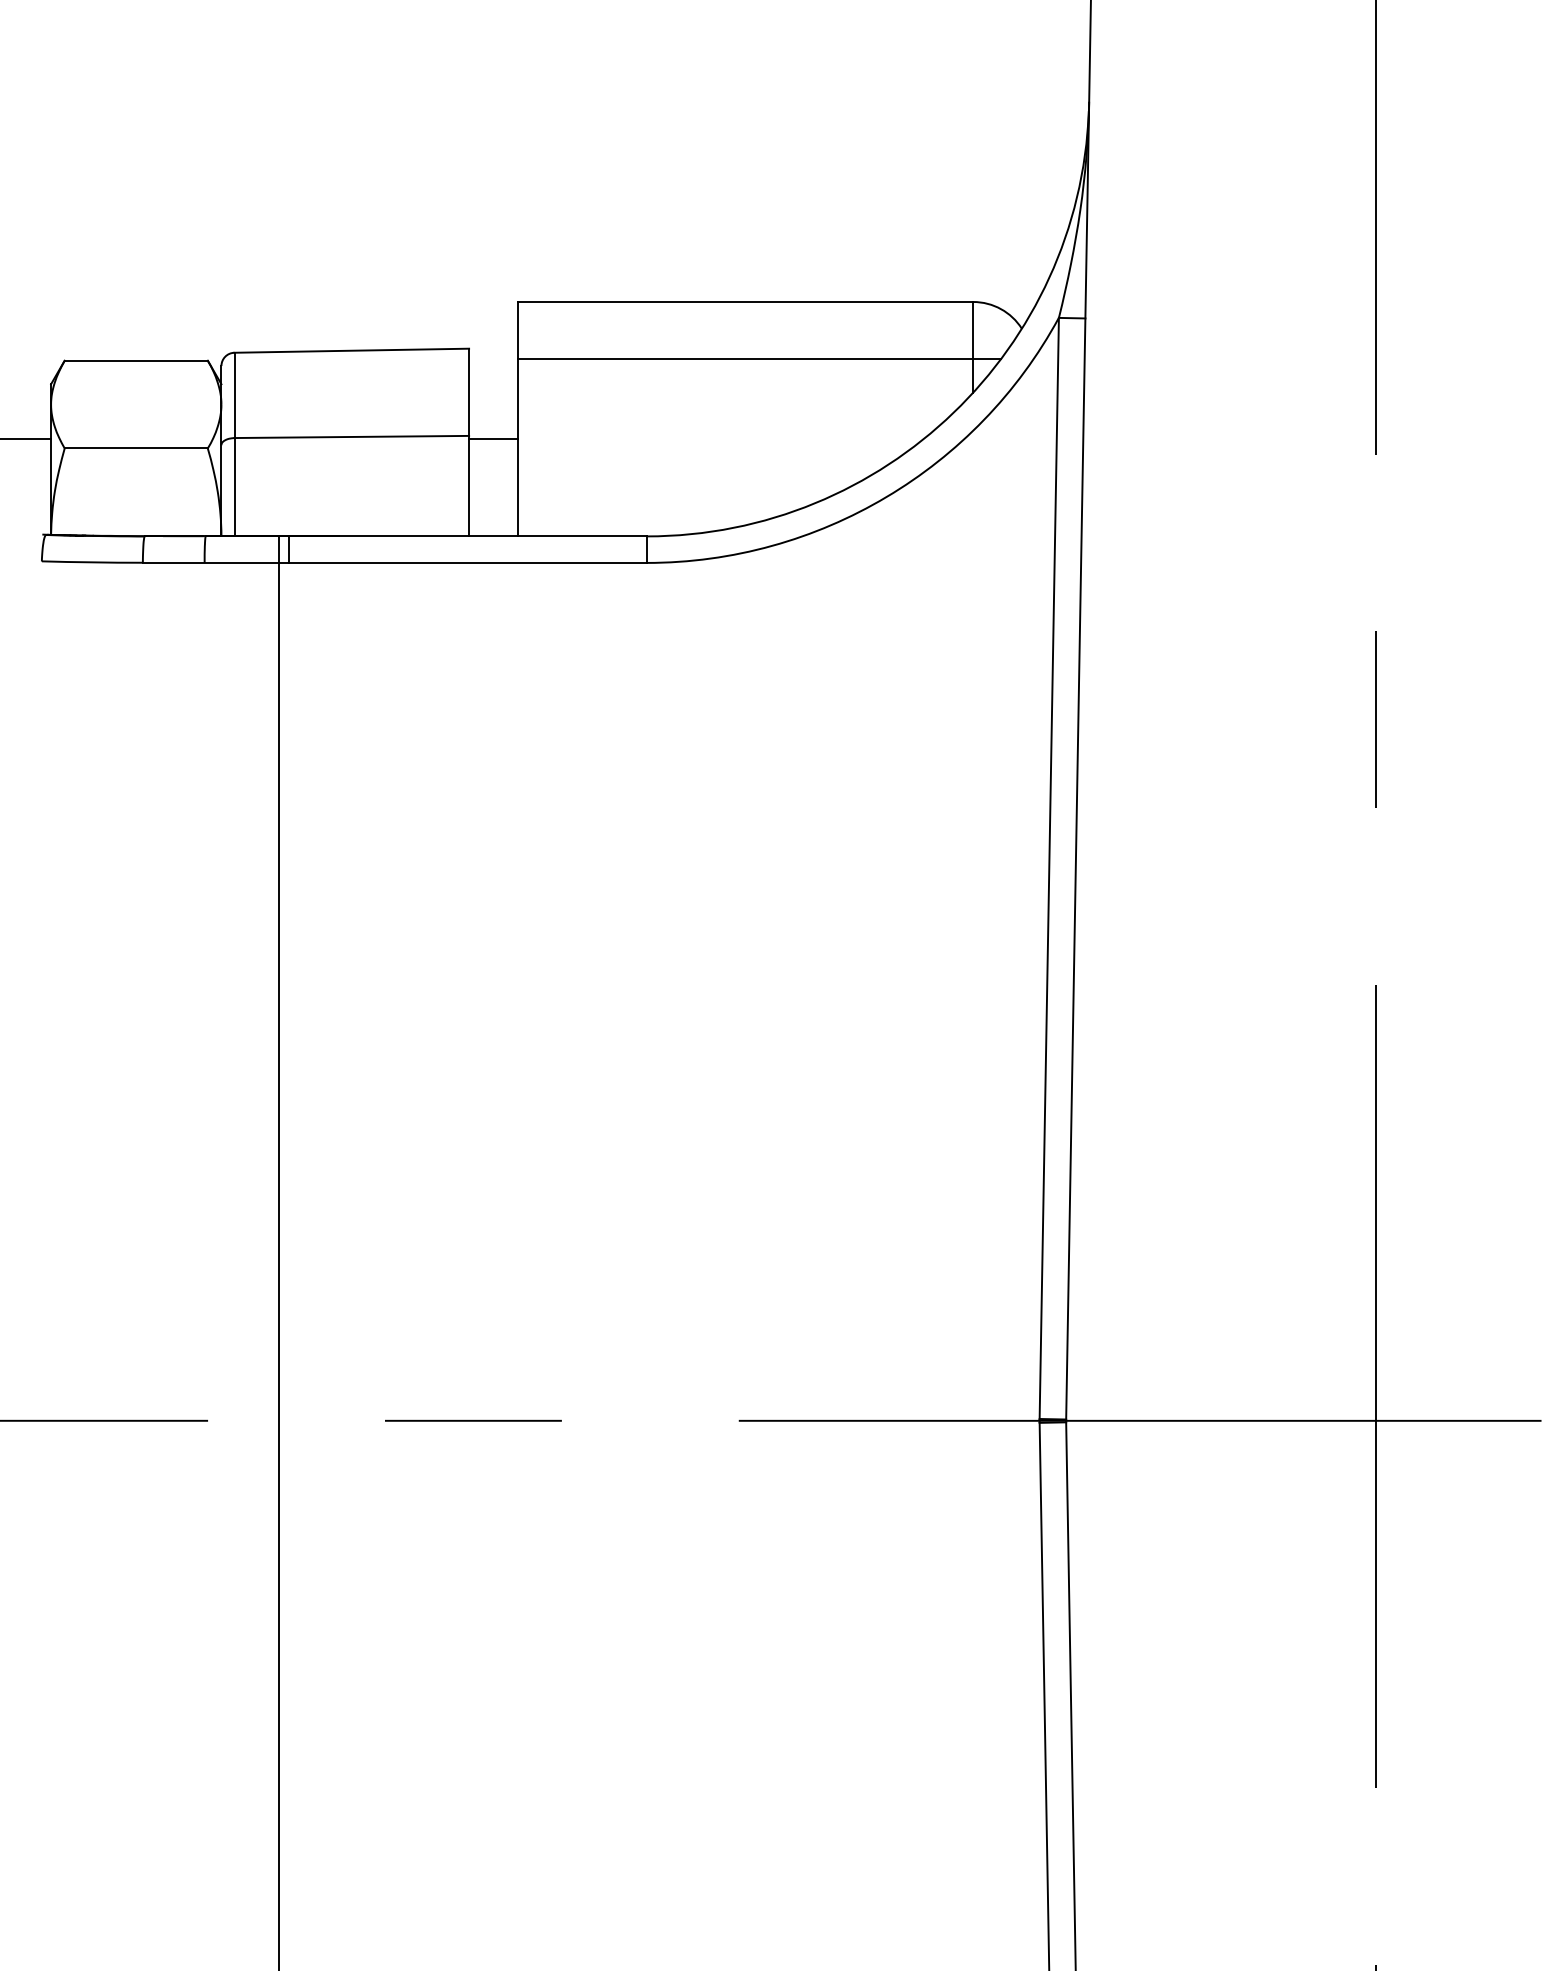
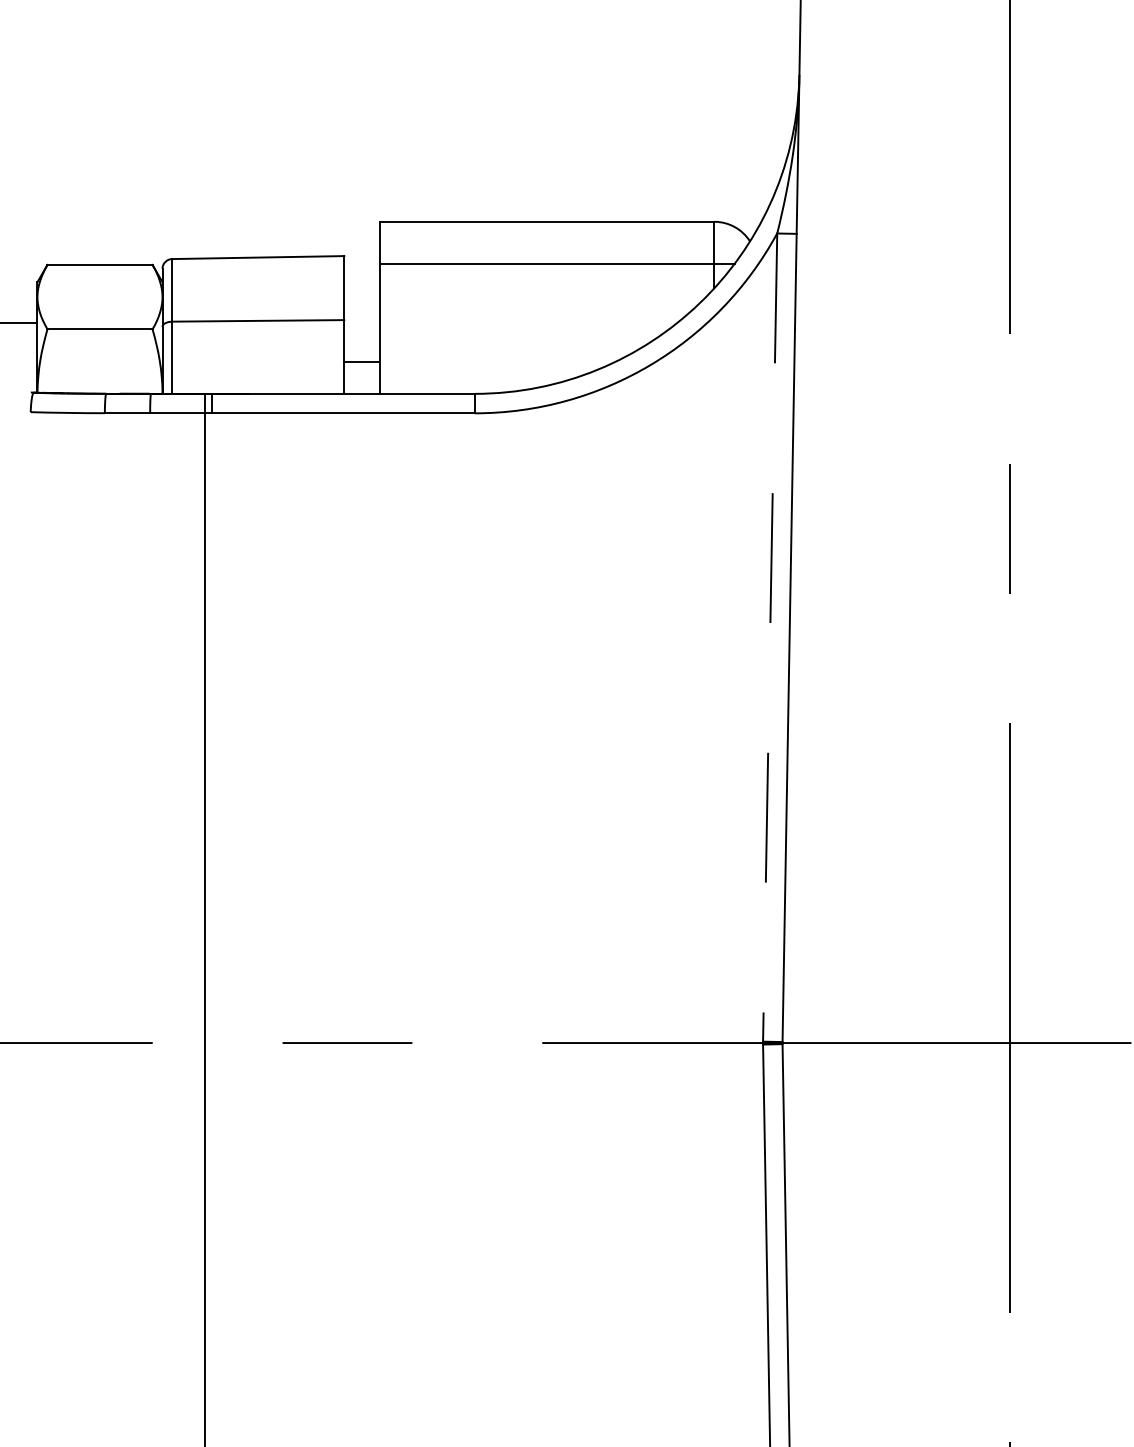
line: (493, 439) -> (362, 362), moved
line: (1049, 868) -> (770, 637), solid -> dashed

